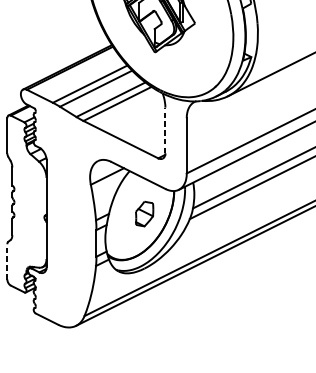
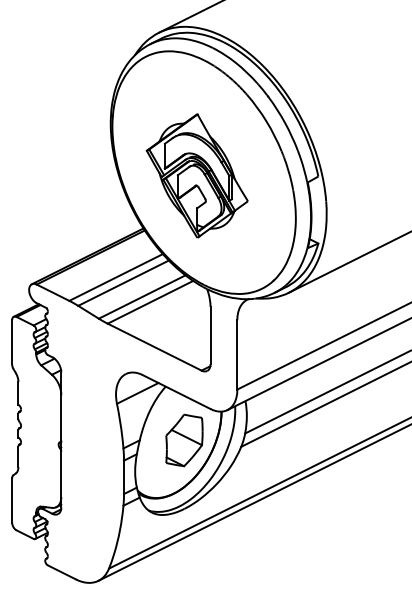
line: (165, 130) -> (210, 335), dashed -> solid
part: (144, 214) -> (184, 440), size x1.67
line: (7, 261) -> (12, 500), dashed -> solid

